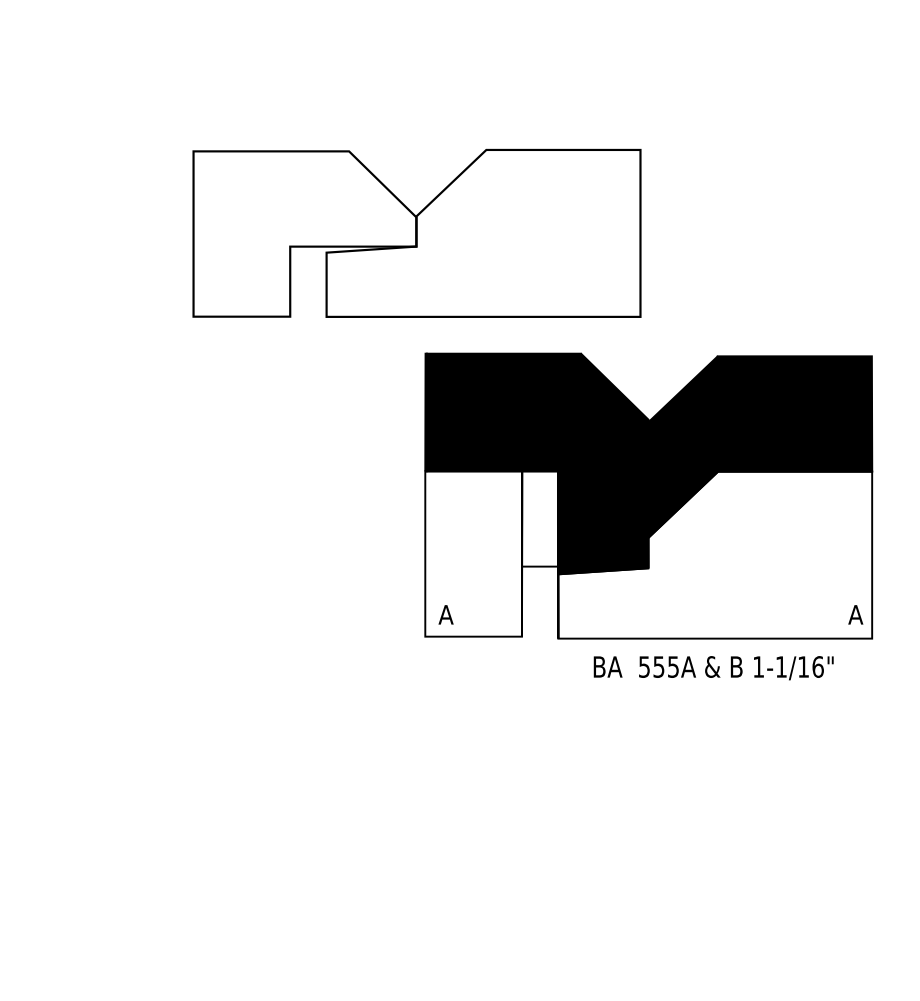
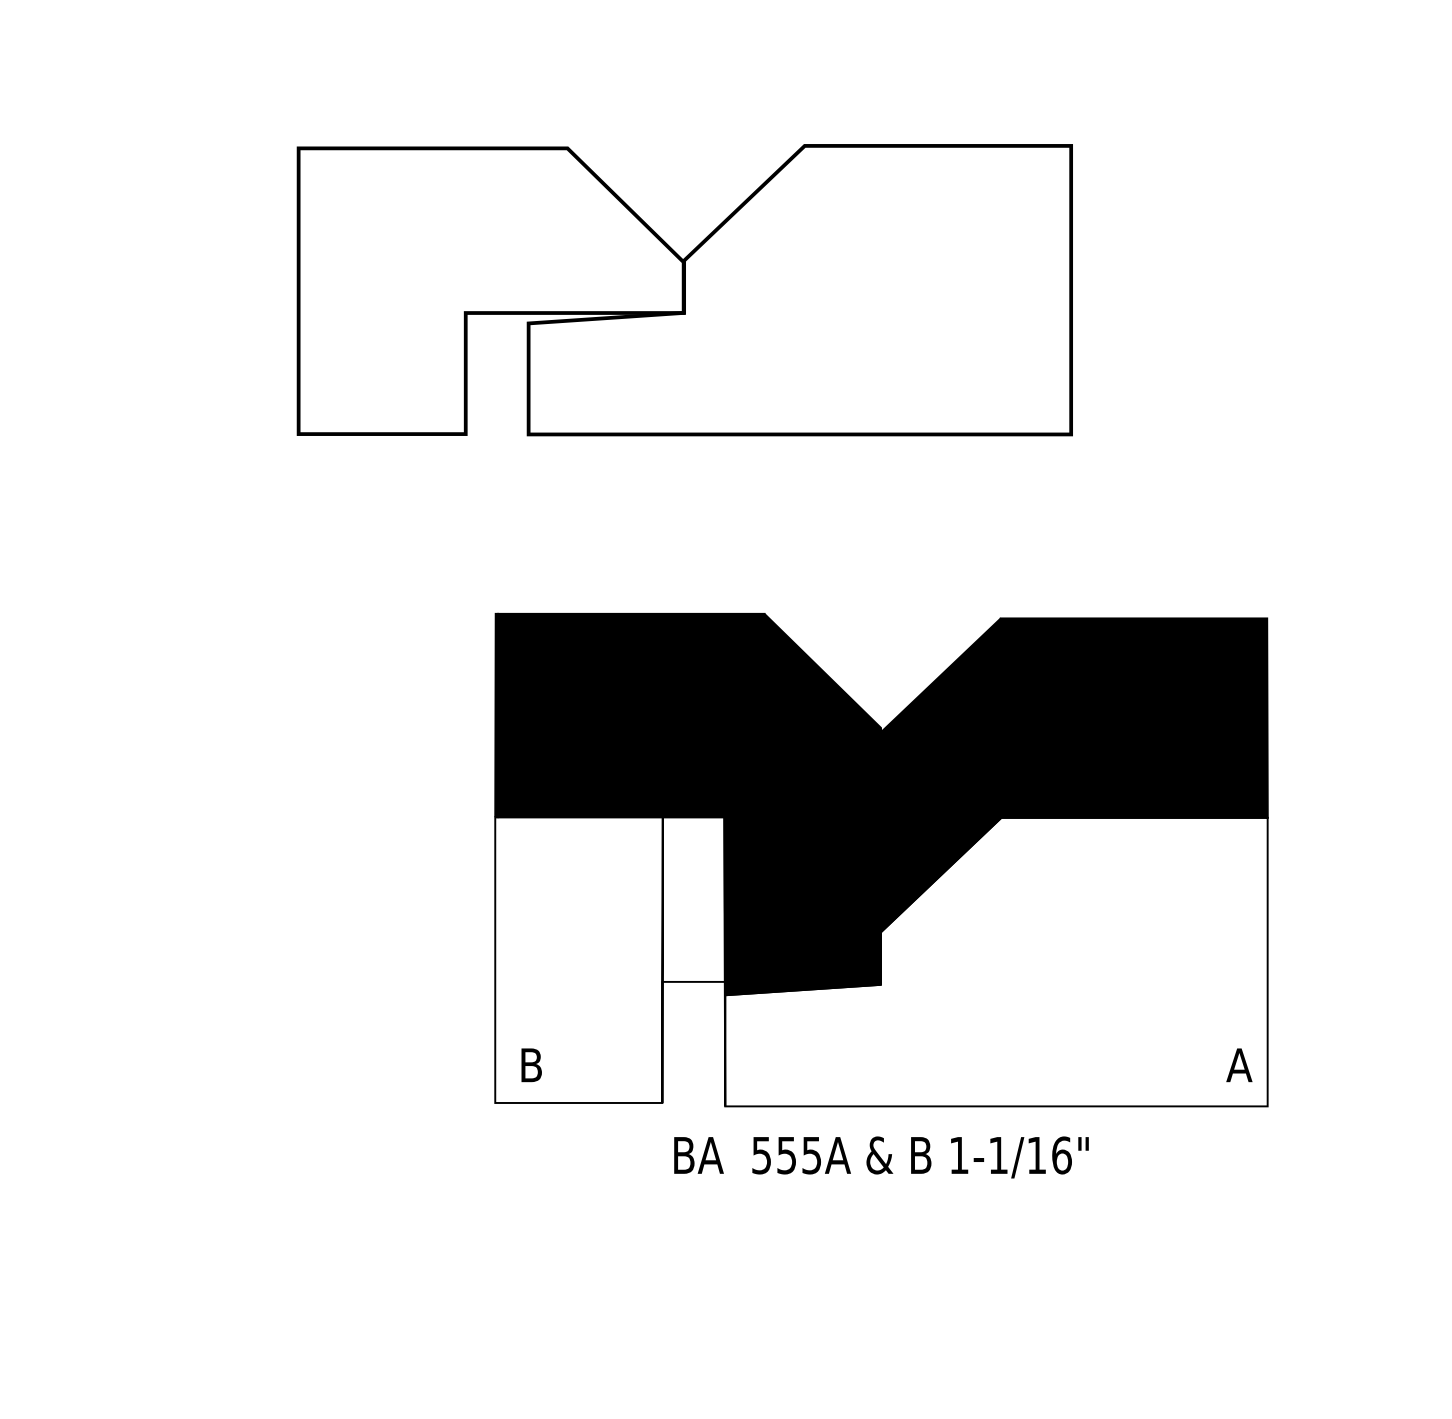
part: (416, 232) -> (684, 288), moved
text: (445, 614) -> (530, 1064), A -> B
text: (713, 668) -> (881, 1158), moved

